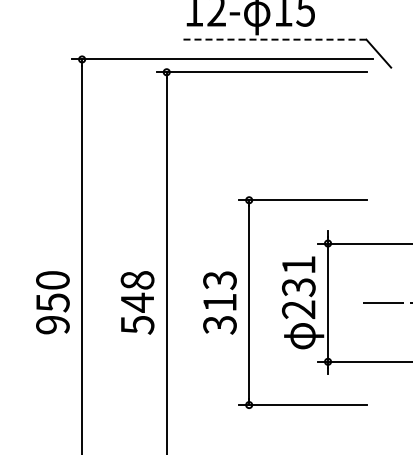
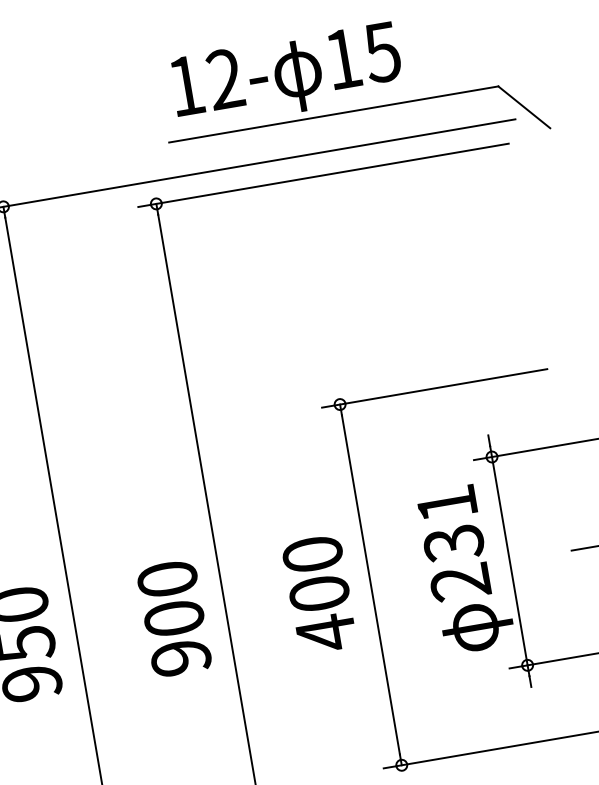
line: (272, 39) -> (332, 114), dashed -> solid
text: (137, 302) -> (174, 618), 548 -> 900
text: (219, 303) -> (318, 595), 313 -> 400

